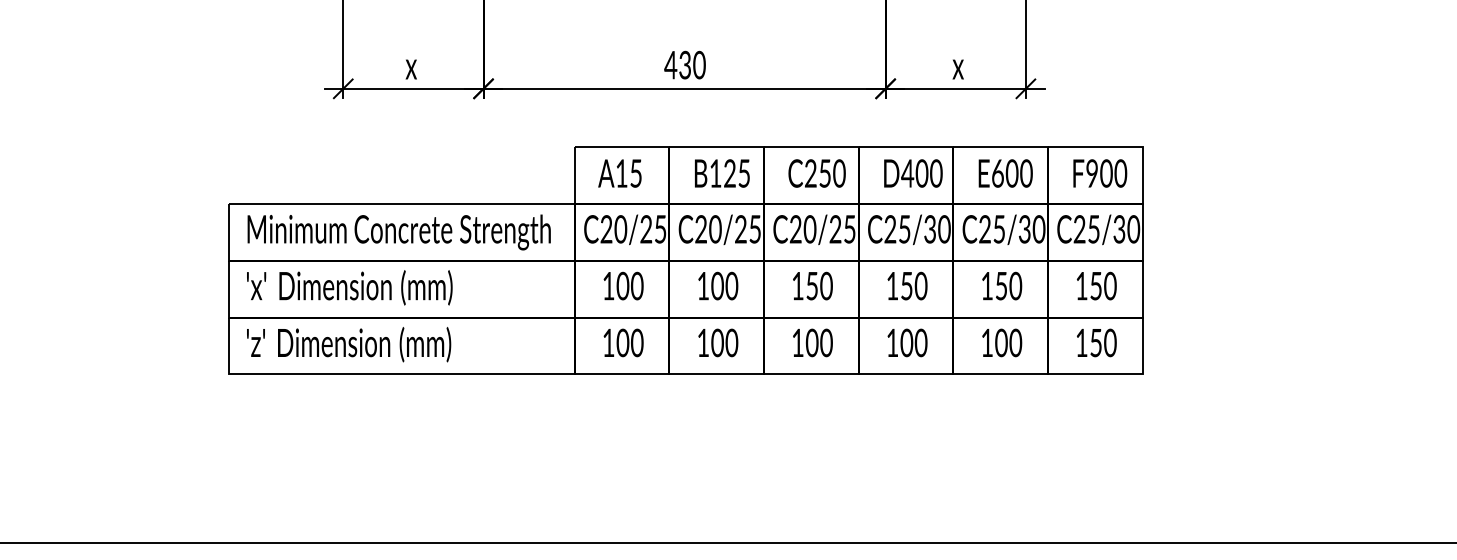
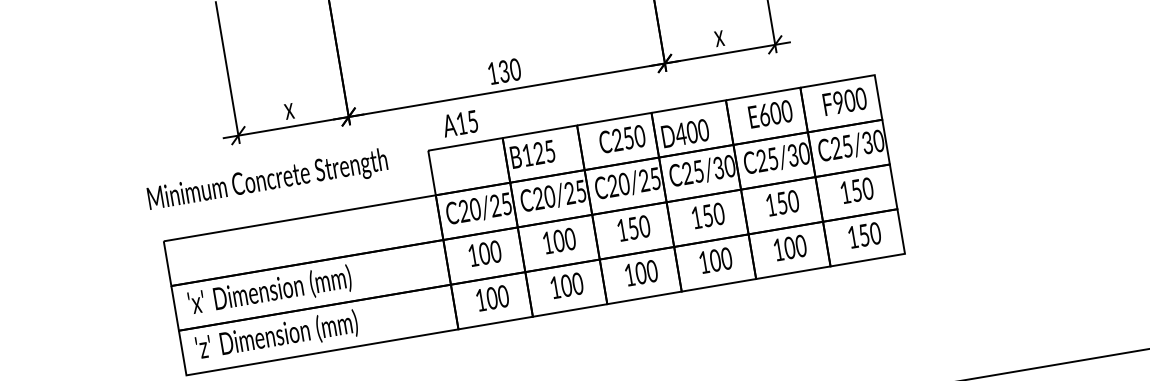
text: (670, 65) -> (492, 73), 430 -> 130
text: (619, 173) -> (459, 123), moved
text: (722, 173) -> (532, 154), moved
text: (913, 173) -> (685, 133), moved
text: (398, 232) -> (267, 181), moved

